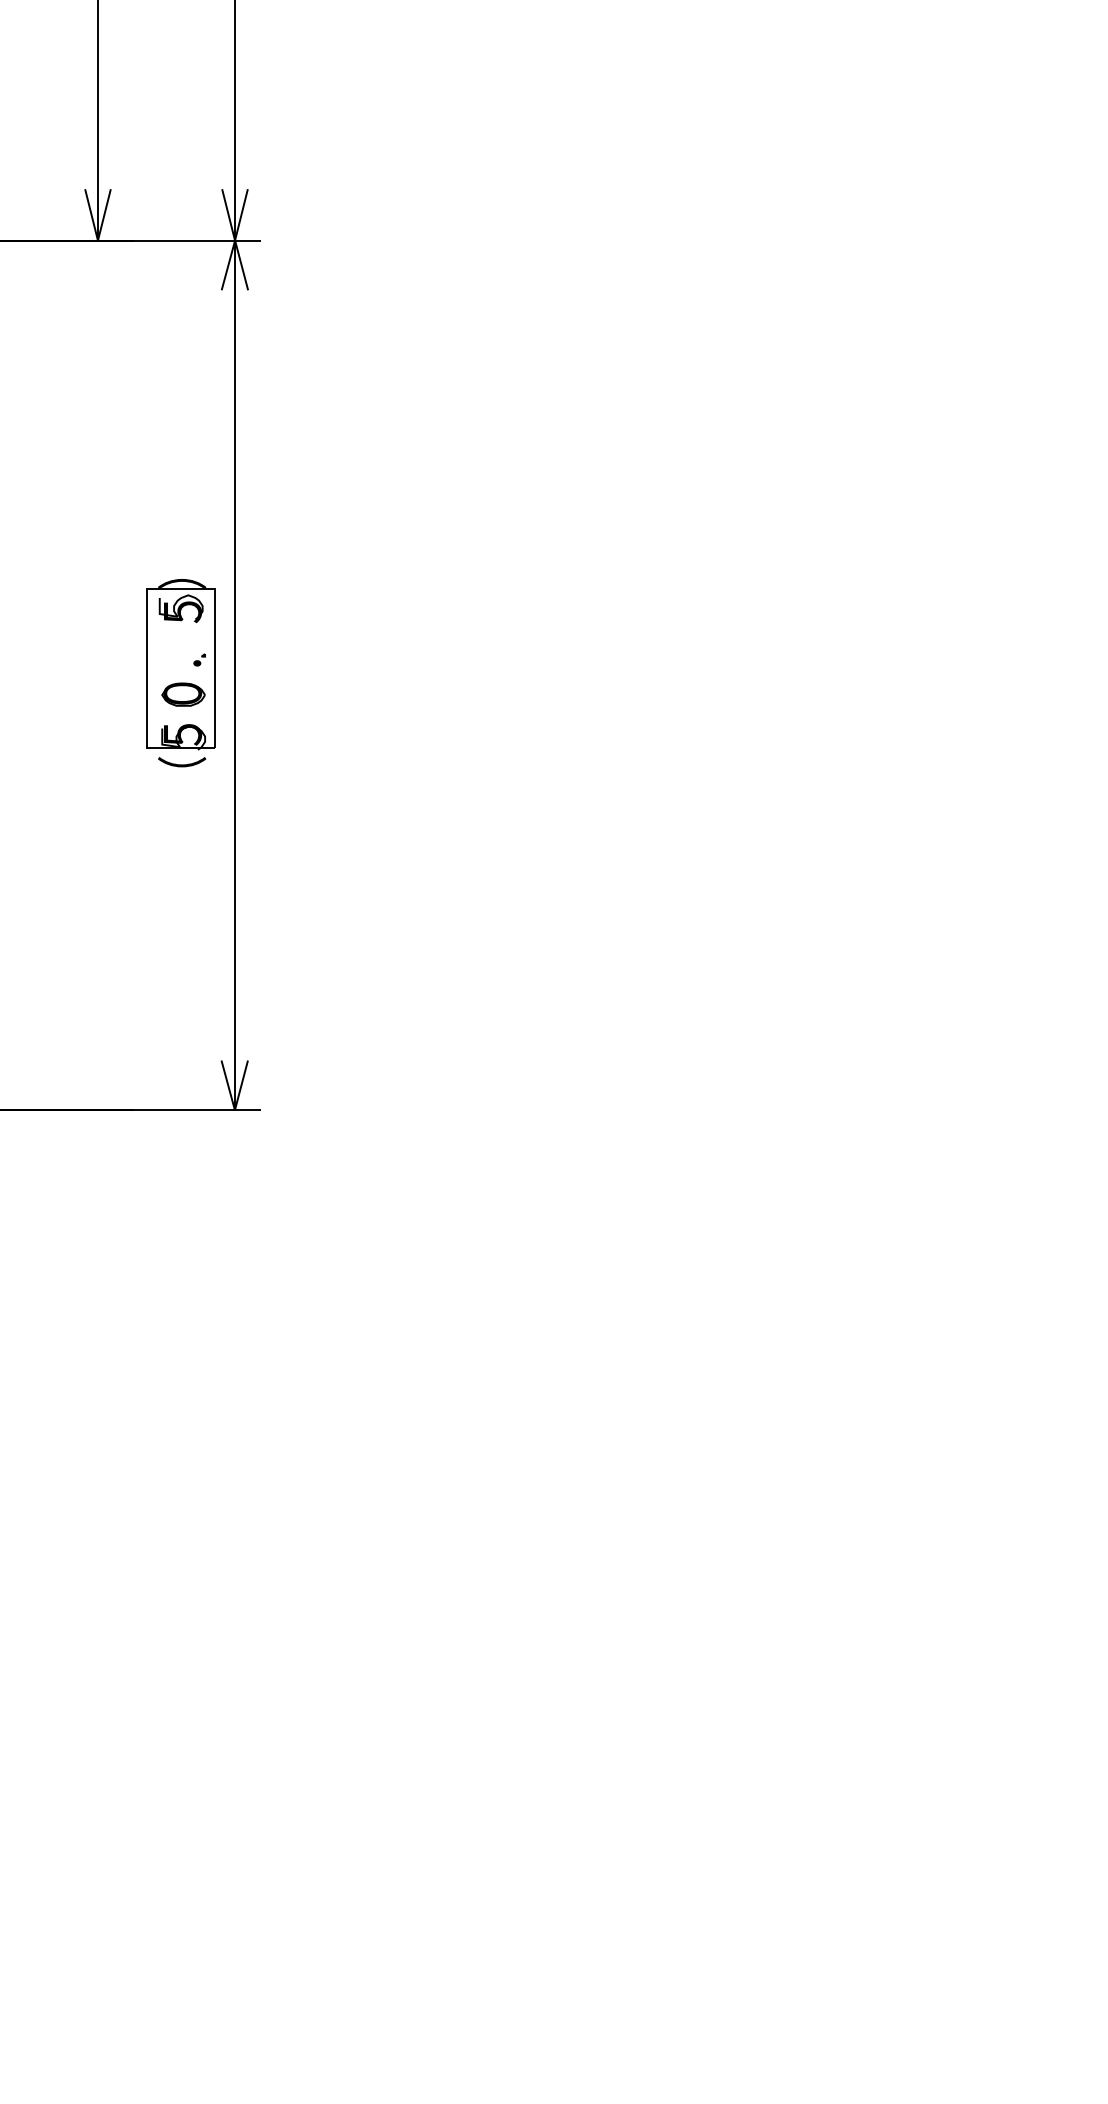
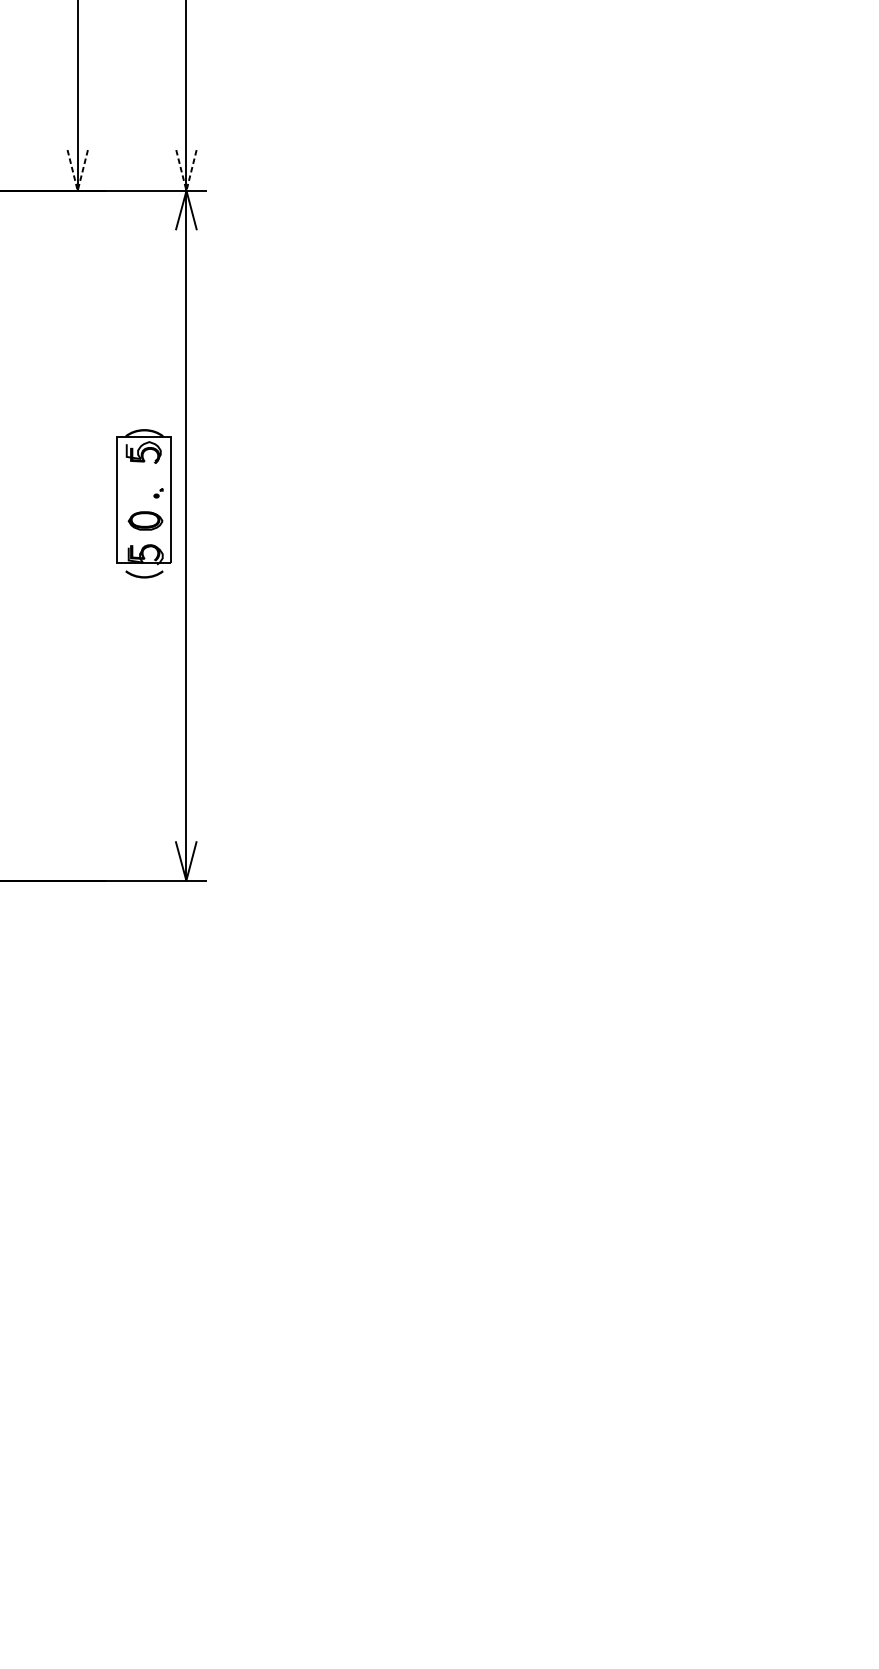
line: (97, 240) -> (77, 190), solid -> dashed
line: (235, 240) -> (186, 190), solid -> dashed
part: (180, 673) -> (143, 504), moved

